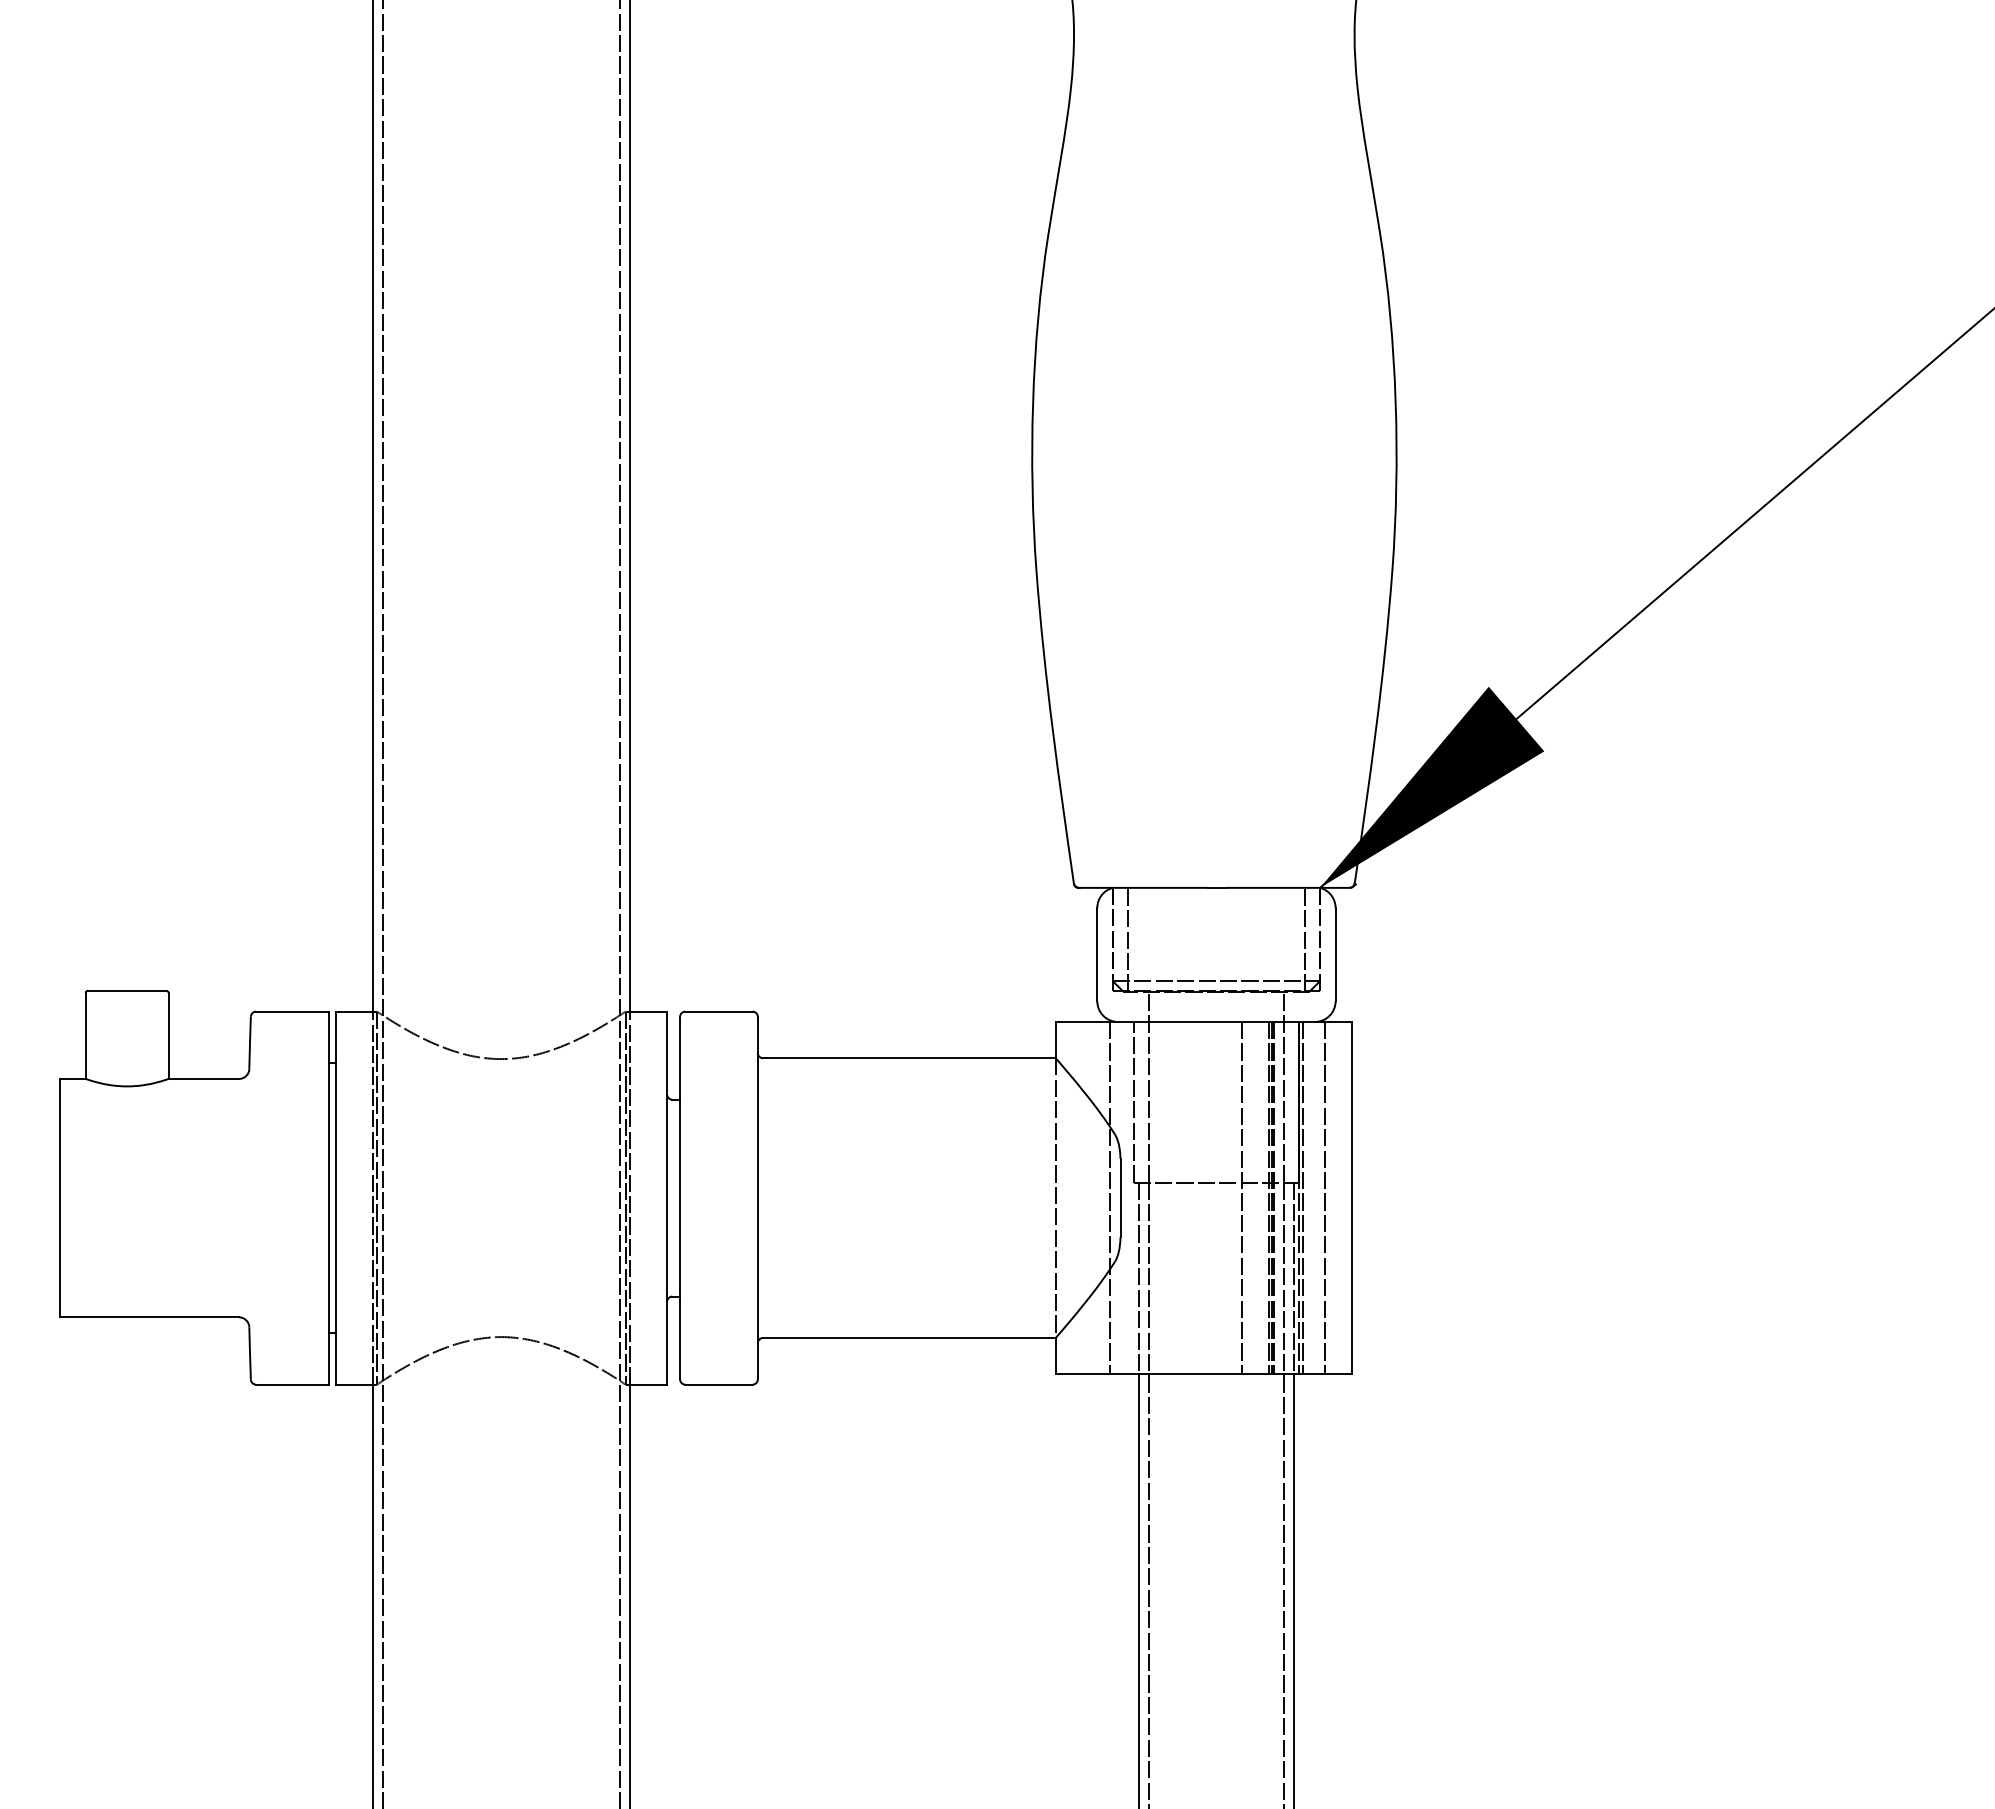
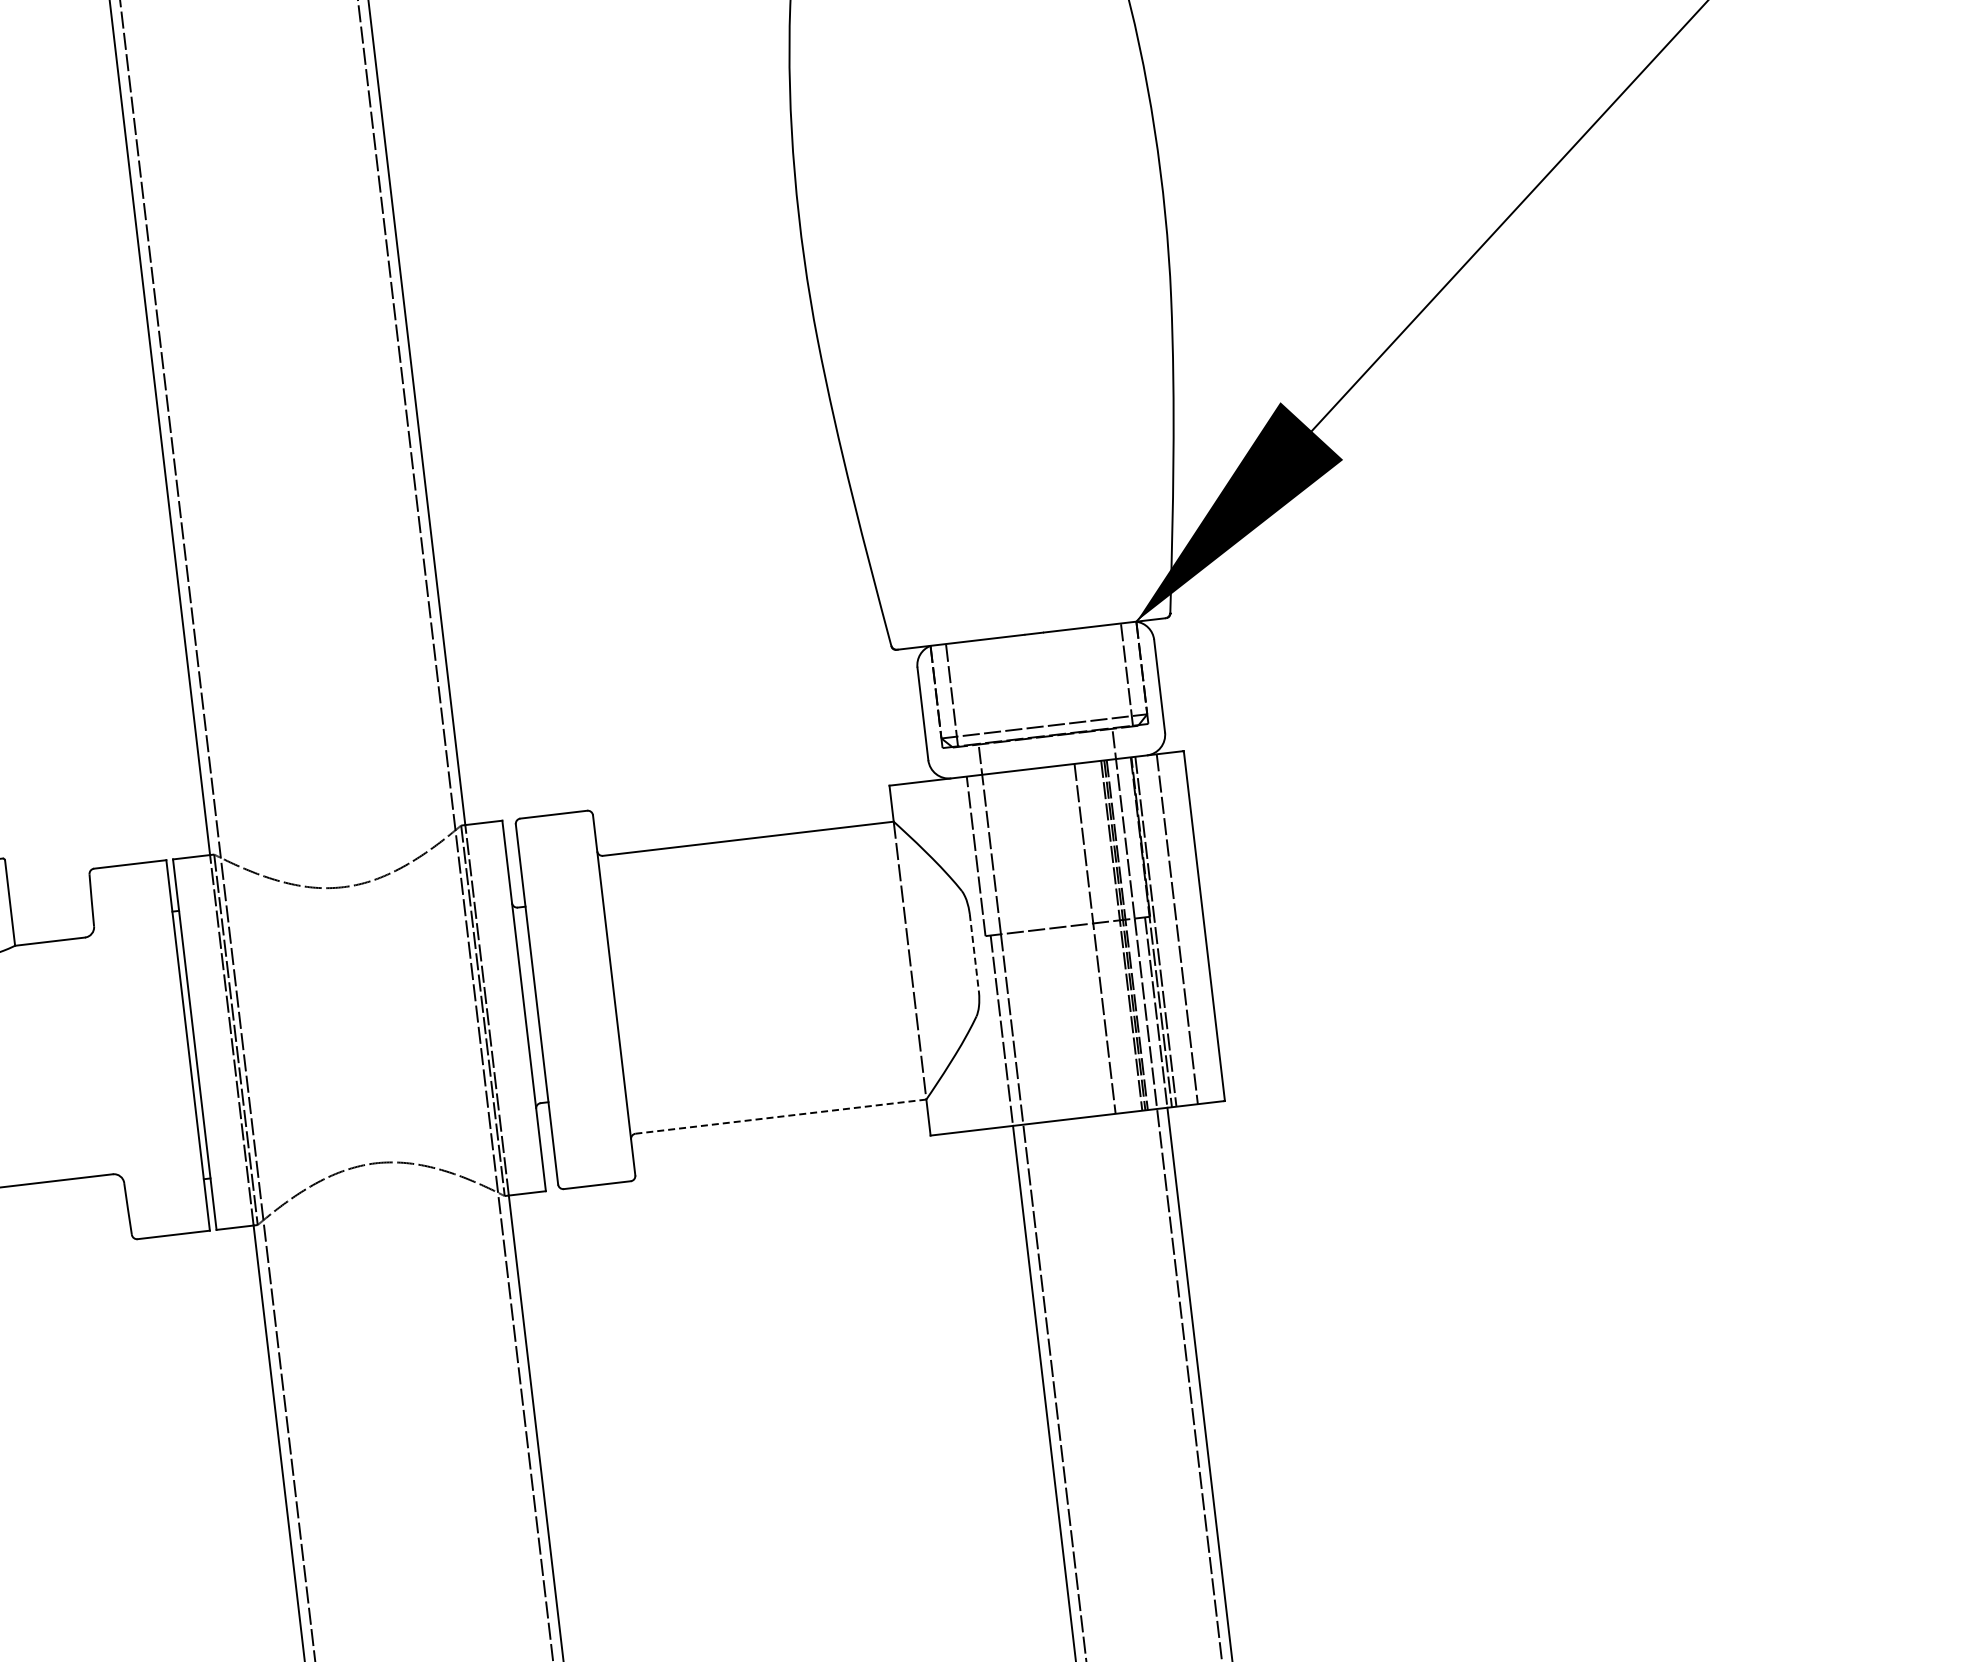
line: (1110, 1197) -> (964, 953), removed
line: (1120, 1198) -> (974, 953), solid -> dashed
line: (908, 1338) -> (780, 1117), solid -> dashed

